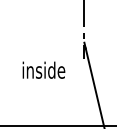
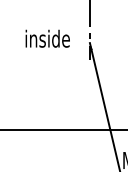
text: (43, 69) -> (47, 38), moved

